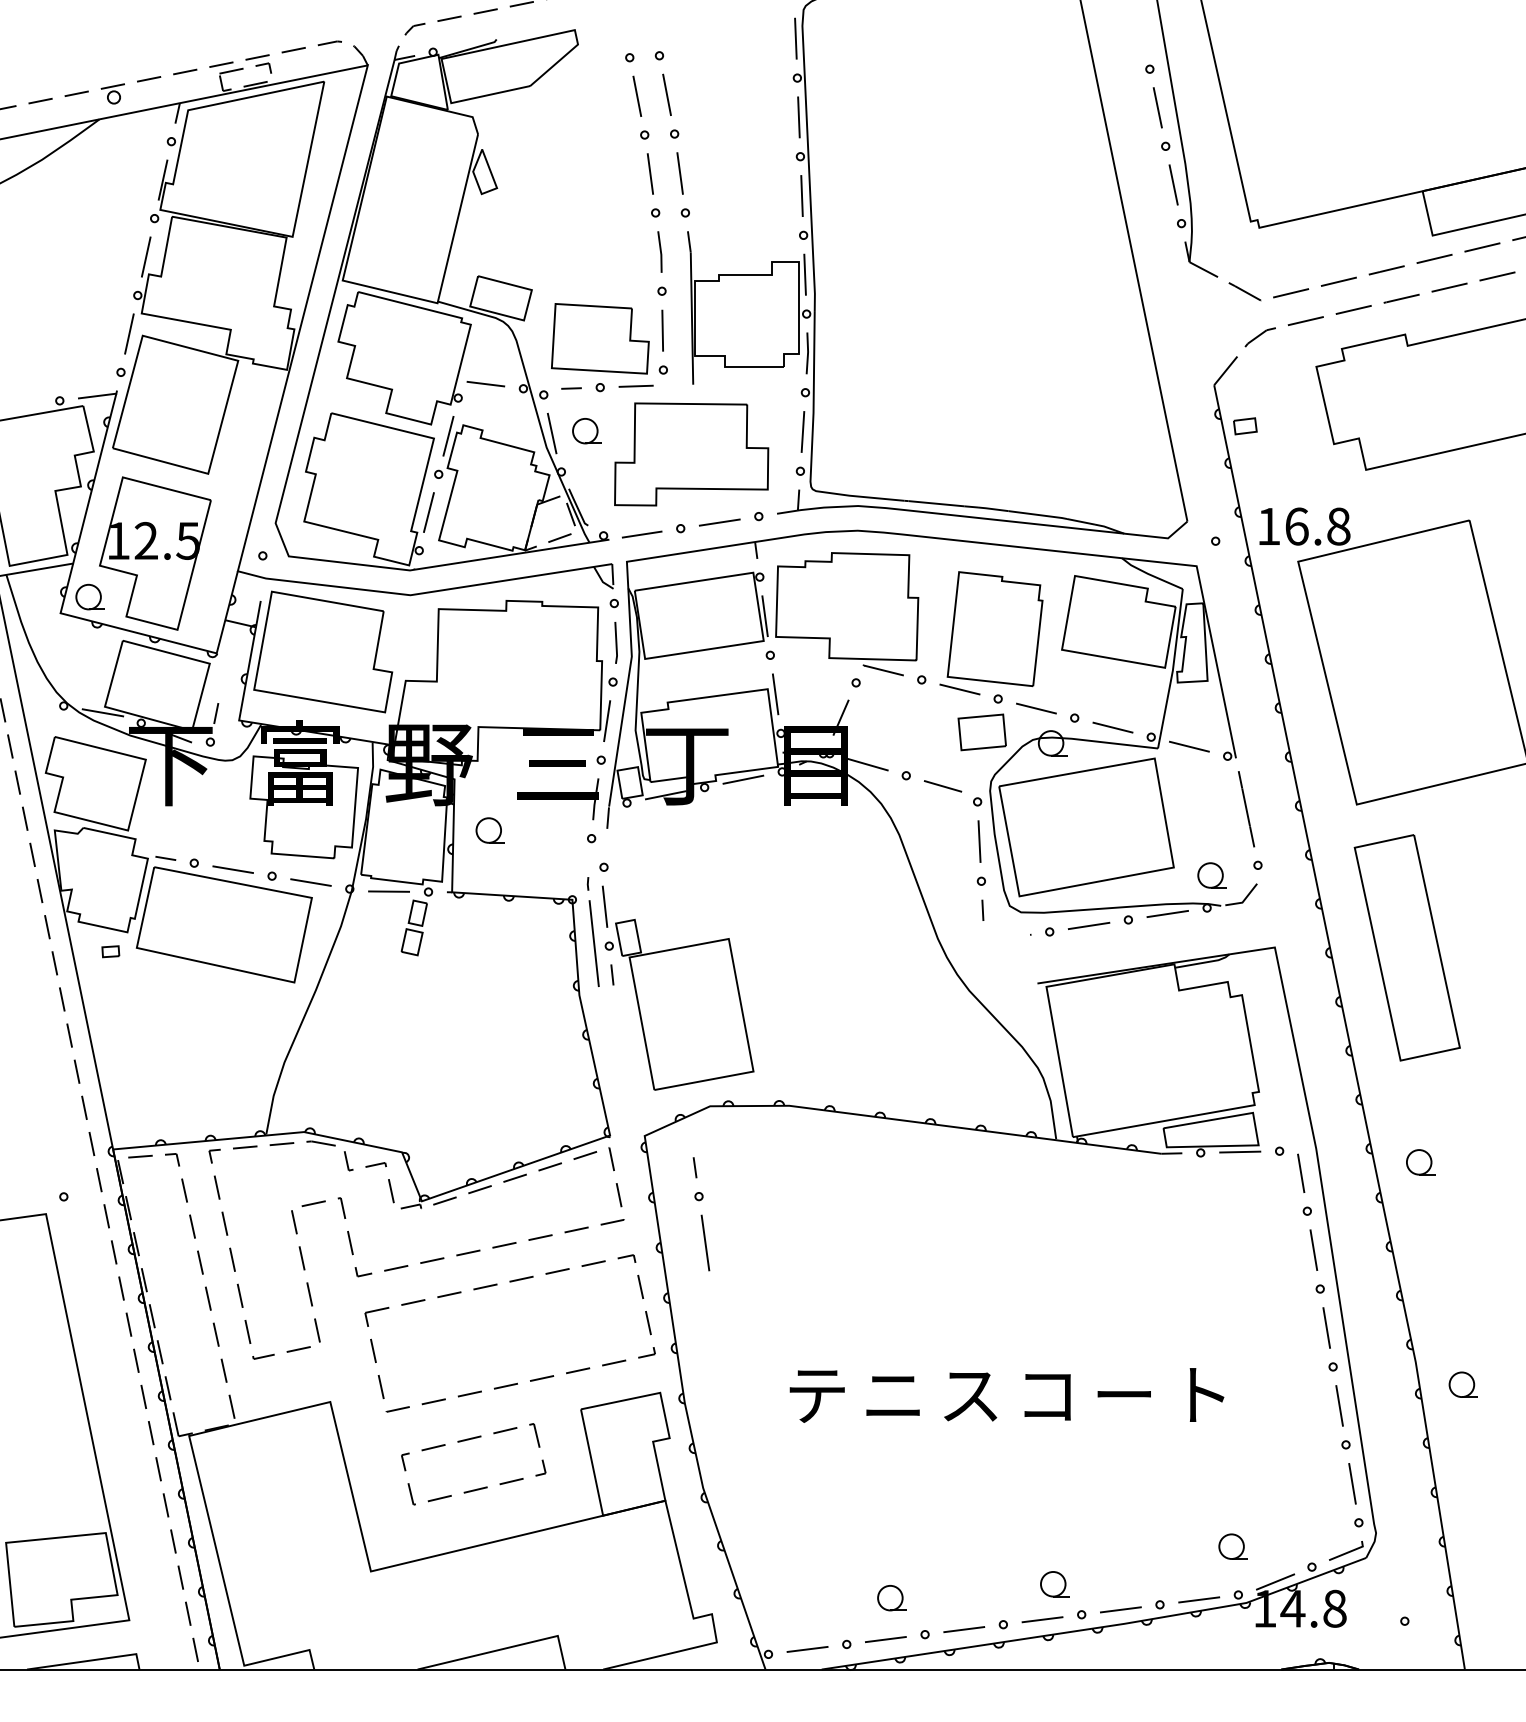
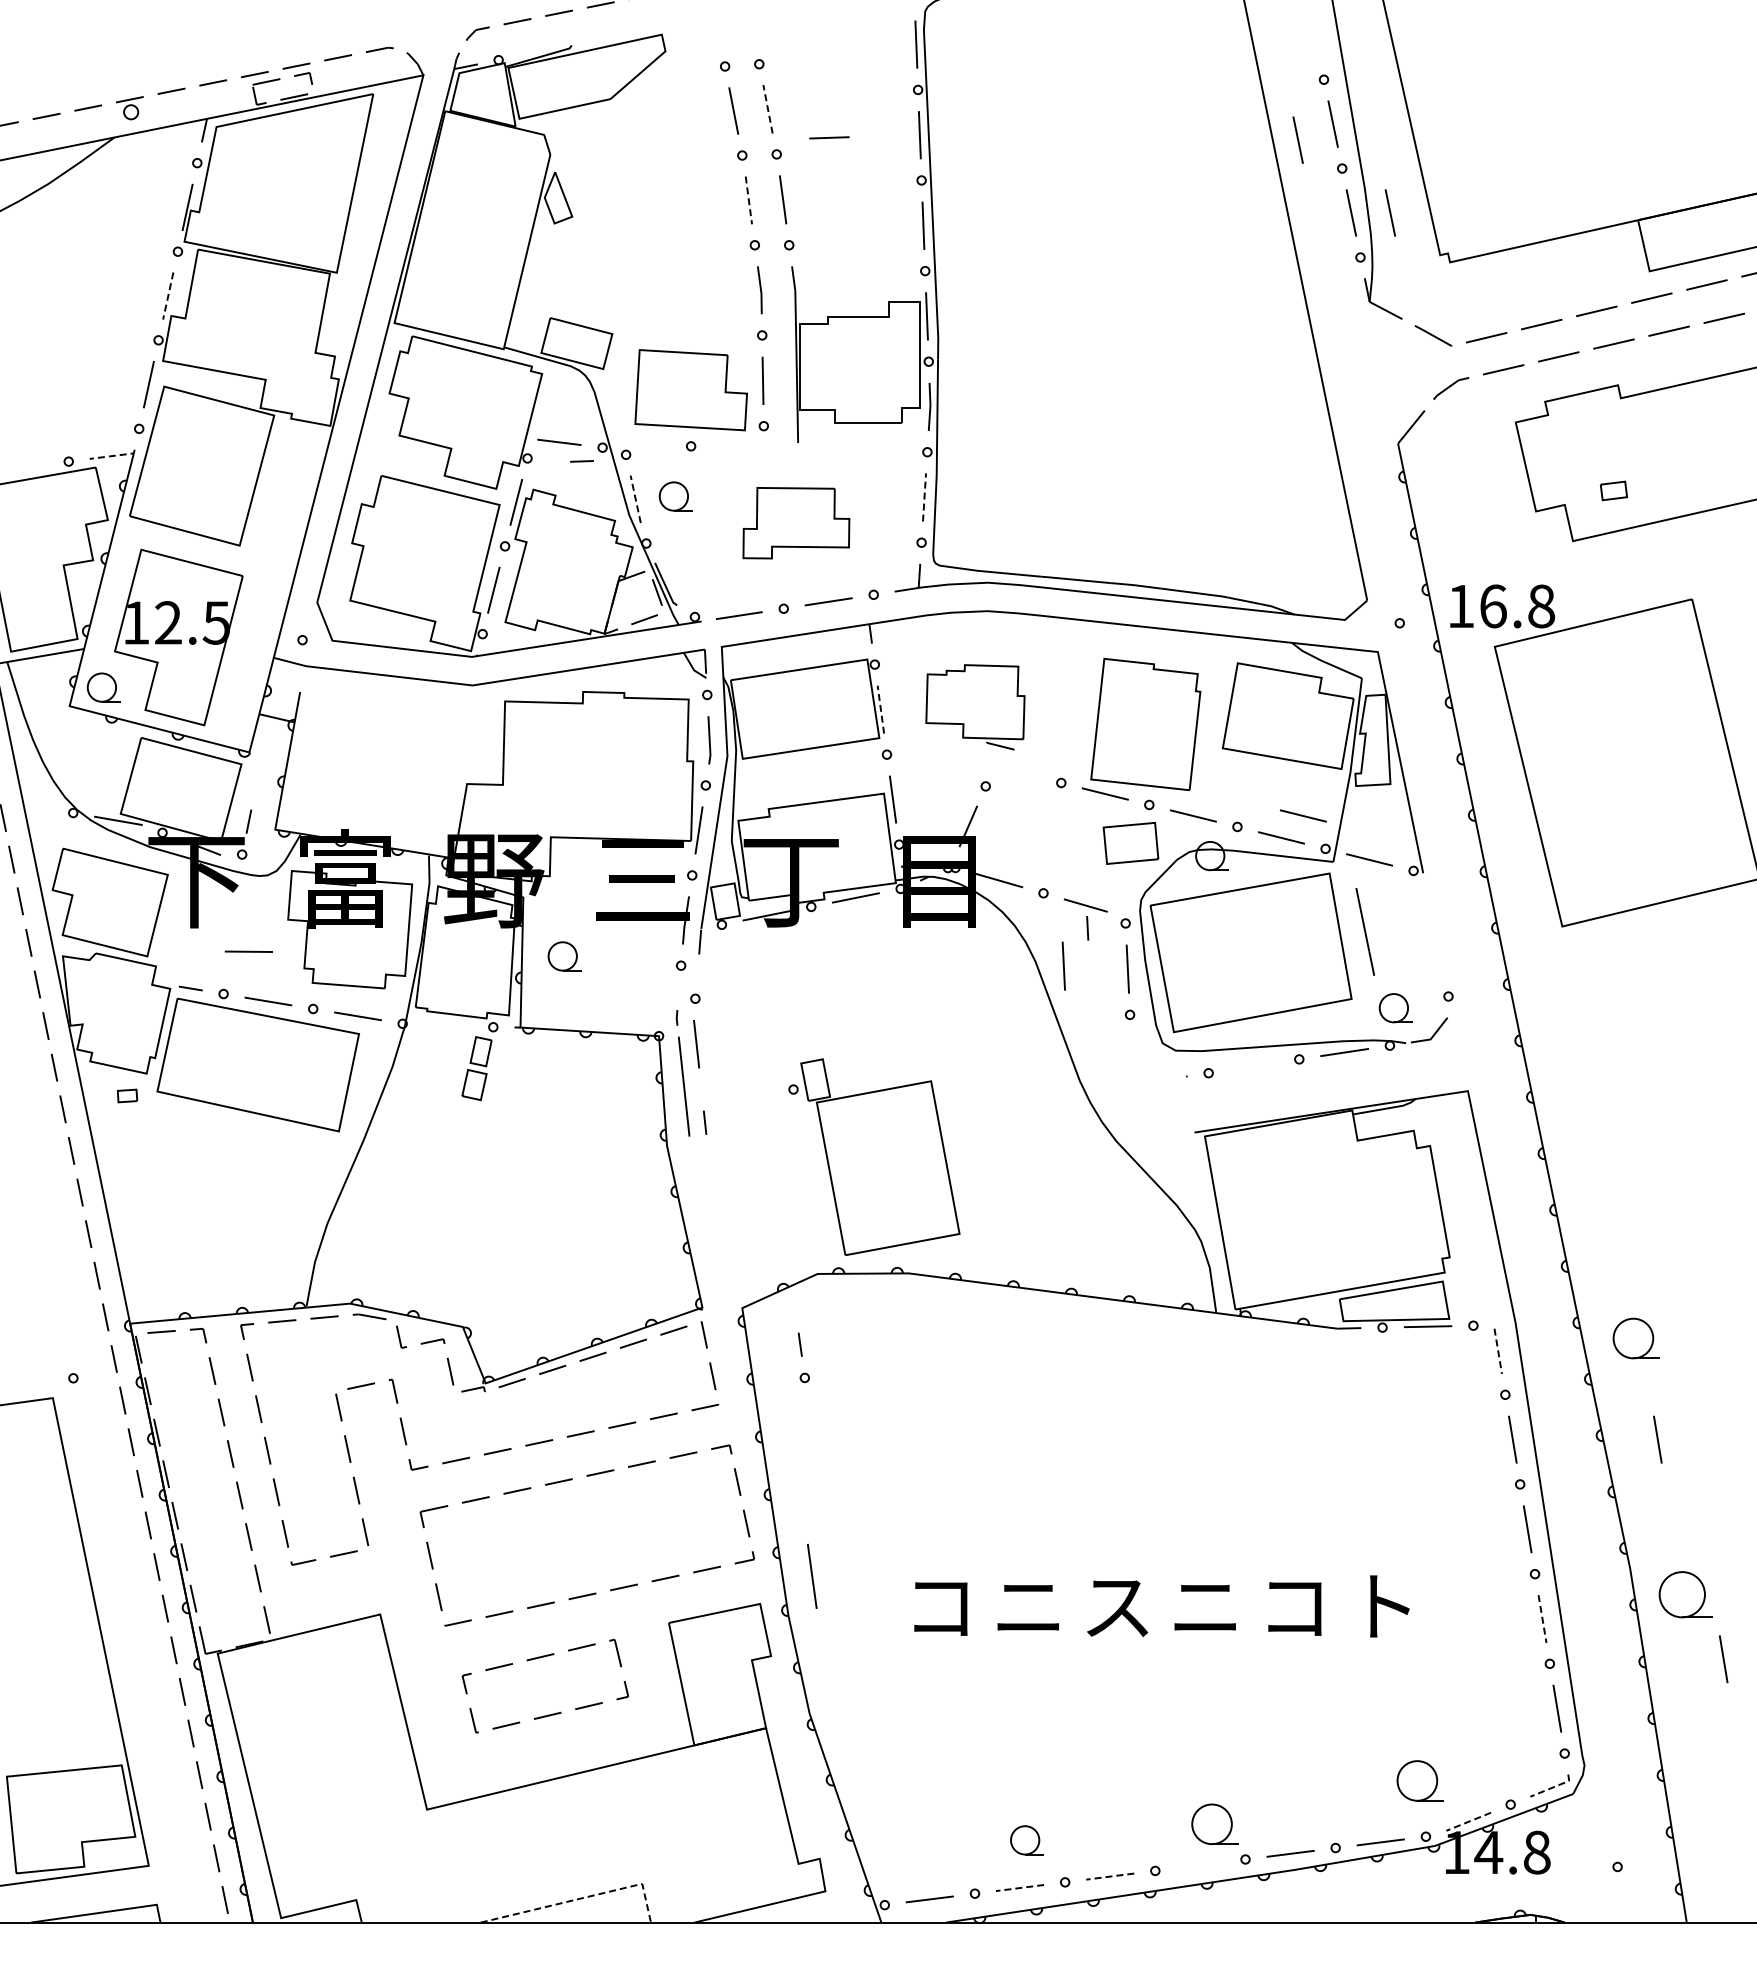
line: (667, 95) -> (768, 109), solid -> dashed
line: (1126, 121) -> (1297, 139), added
line: (650, 174) -> (748, 201), solid -> dashed
line: (1206, 184) -> (1389, 212), added
line: (146, 257) -> (168, 296), solid -> dashed
line: (636, 385) -> (829, 137), moved
line: (571, 388) -> (581, 461), moved
line: (98, 395) -> (113, 455), solid -> dashed
part: (1245, 425) -> (1614, 490), moved
line: (551, 432) -> (635, 498), solid -> dashed
line: (802, 432) -> (924, 497), solid -> dashed
part: (691, 453) -> (796, 522), size x0.6
part: (847, 614) -> (975, 707), size x0.6
line: (764, 616) -> (880, 709), solid -> dashed
part: (322, 651) -> (371, 750), removed
line: (1131, 708) -> (1302, 815), added
line: (1246, 808) -> (1365, 931), moved
line: (923, 838) -> (1063, 965), added
line: (388, 891) -> (248, 951), moved
line: (982, 910) -> (1087, 928), moved
line: (1088, 925) -> (1253, 1065), removed
part: (1407, 947) -> (1620, 1091), removed
part: (679, 1004) -> (874, 1156), moved
part: (1420, 1162) -> (1635, 1338), size x1.4
line: (1301, 1173) -> (1498, 1351), solid -> dashed
line: (705, 1242) -> (812, 1575), moved
line: (1439, 1250) -> (1657, 1439), added
part: (1462, 1384) -> (1684, 1594), size x1.6
text: (816, 1396) -> (940, 1608), テ -> コ
text: (1046, 1396) -> (1204, 1608), コ -> ニ
text: (1124, 1396) -> (1294, 1608), ー -> コ
line: (1339, 1406) -> (1542, 1619), solid -> dashed
line: (1496, 1441) -> (1723, 1659), added
part: (1232, 1547) -> (1419, 1781), size x1.4
line: (1349, 1552) -> (1553, 1787), solid -> dashed
line: (1275, 1581) -> (1468, 1821), solid -> dashed
part: (1054, 1584) -> (1214, 1824), size x1.4
line: (1042, 1619) -> (1200, 1864), removed
line: (963, 1629) -> (1109, 1876), solid -> dashed
line: (885, 1639) -> (1019, 1888), solid -> dashed
line: (505, 1648) -> (581, 1898), solid -> dashed

